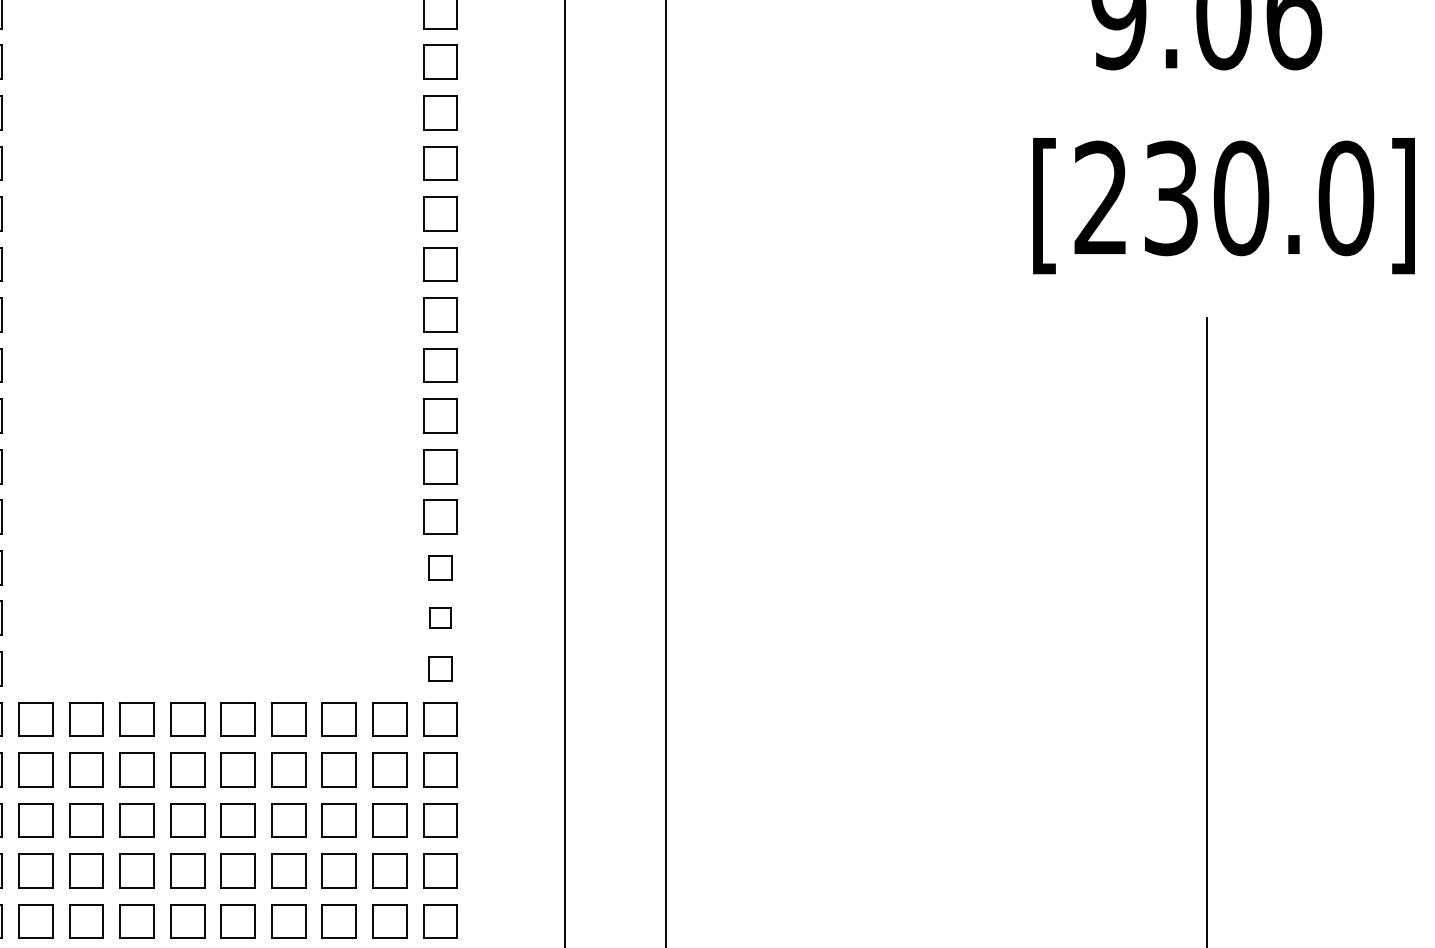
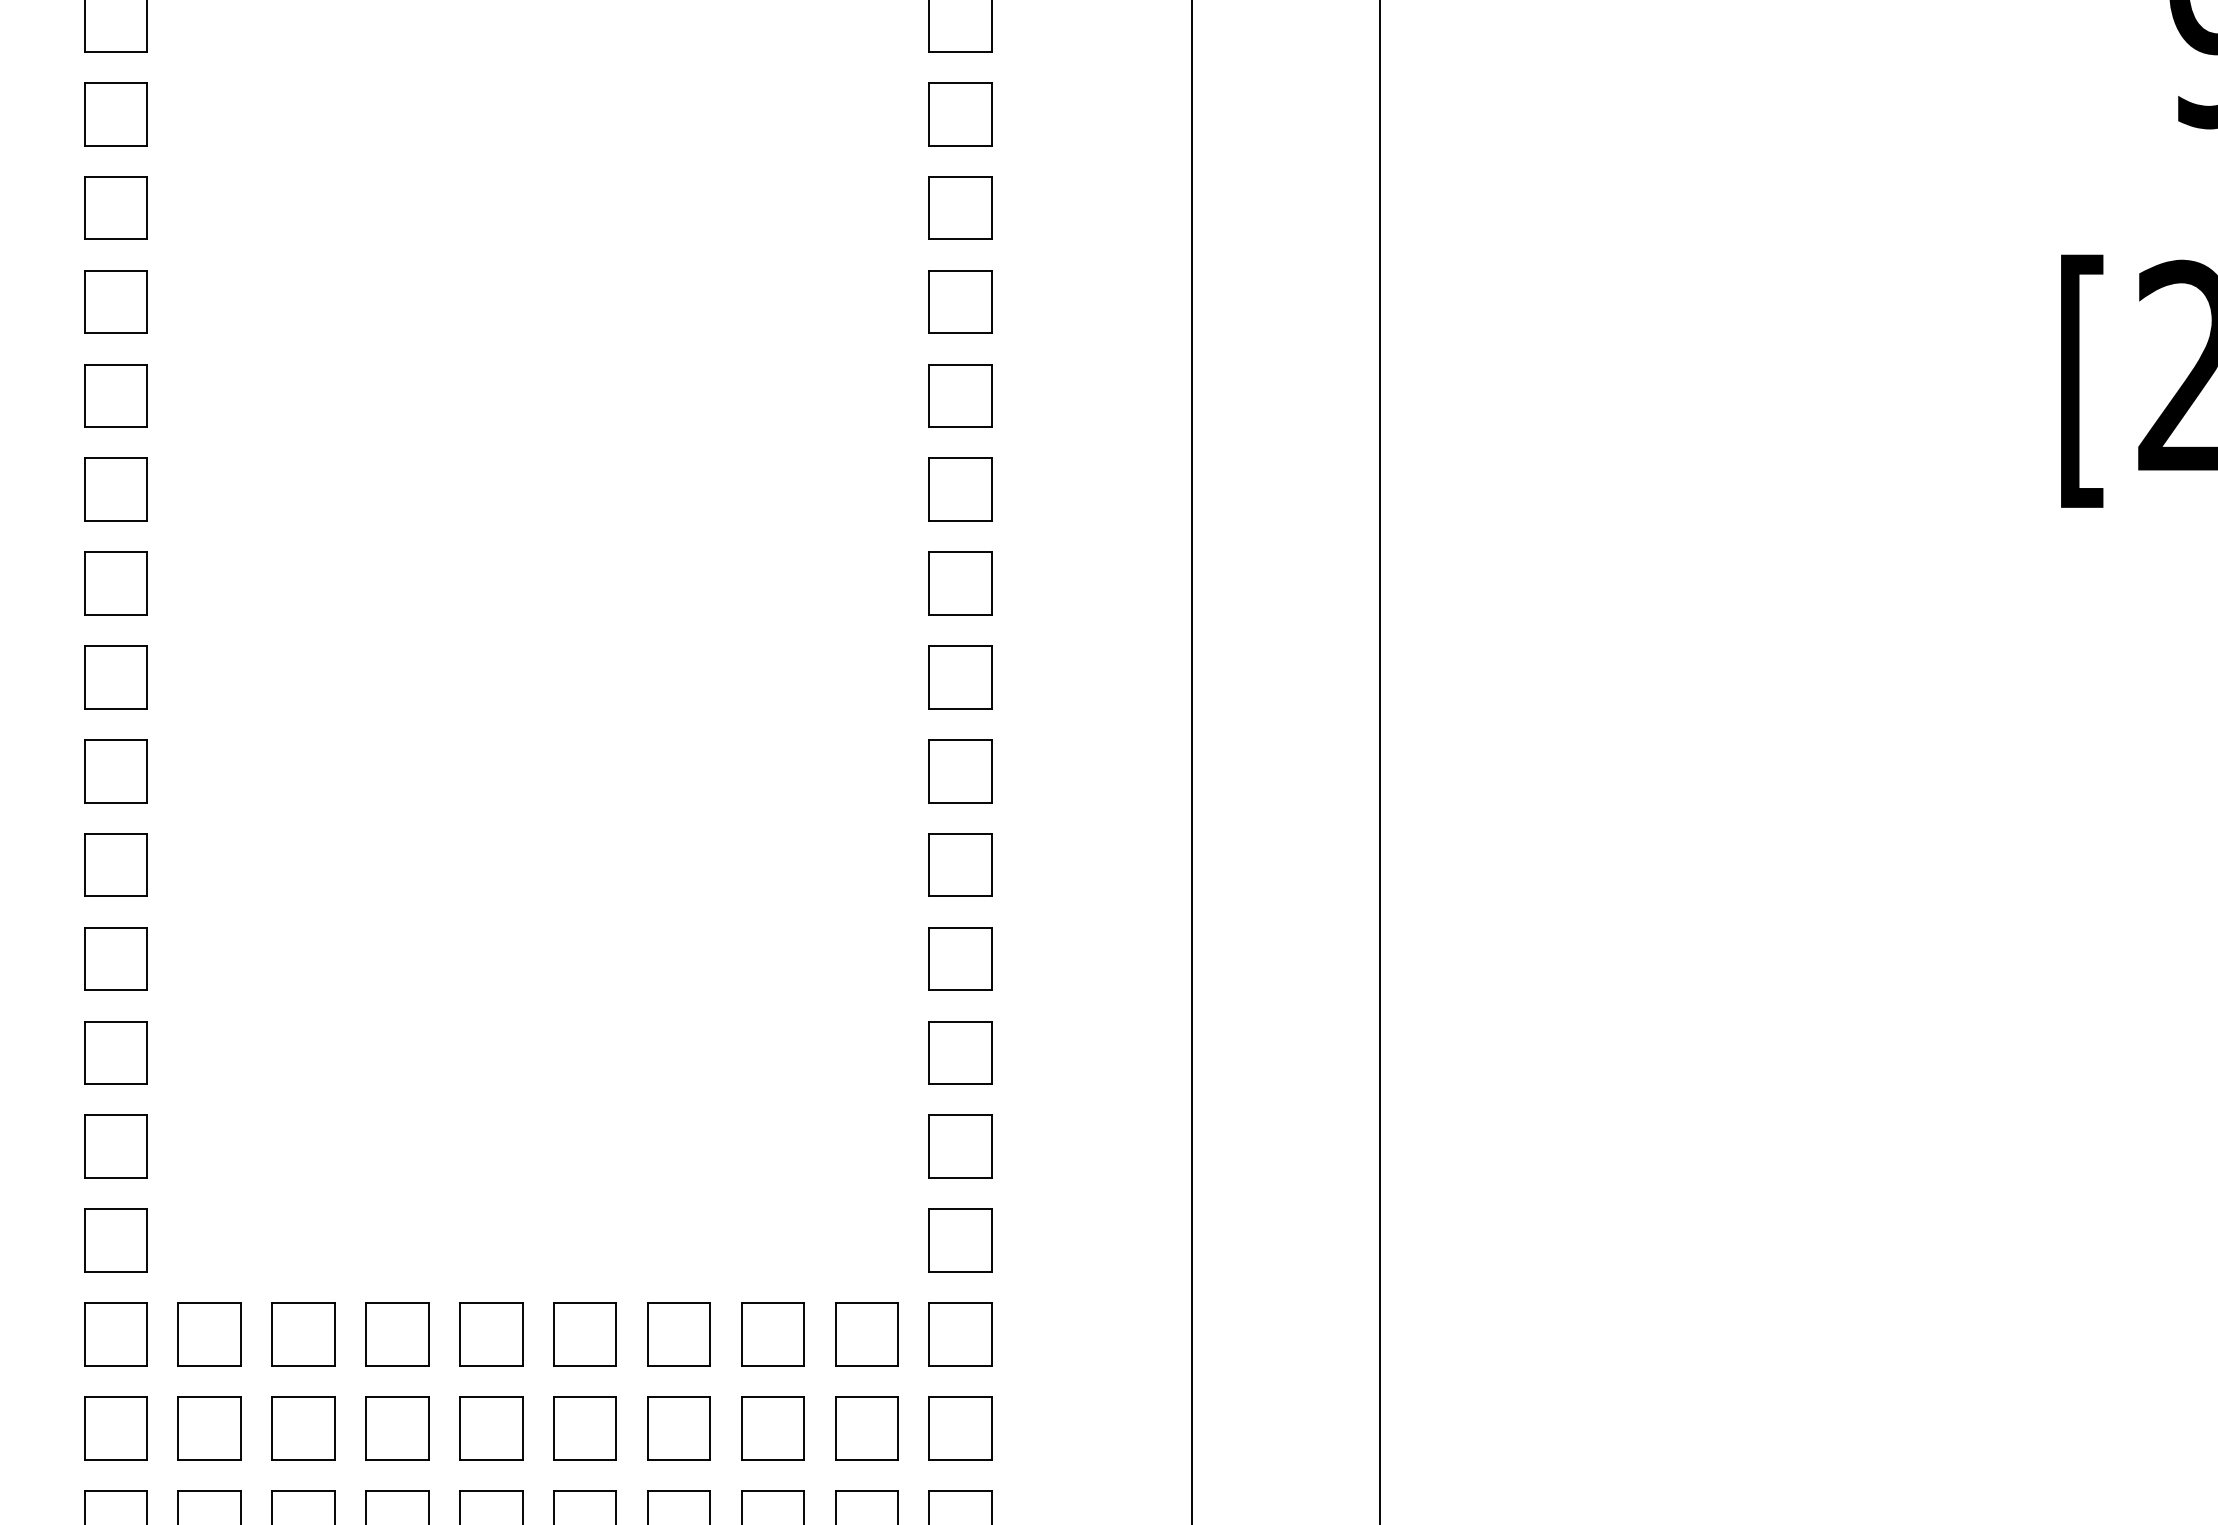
part: (440, 567) -> (960, 1052), size x1.43
part: (440, 617) -> (960, 1145), size x1.67
part: (440, 668) -> (960, 1239), size x1.43

